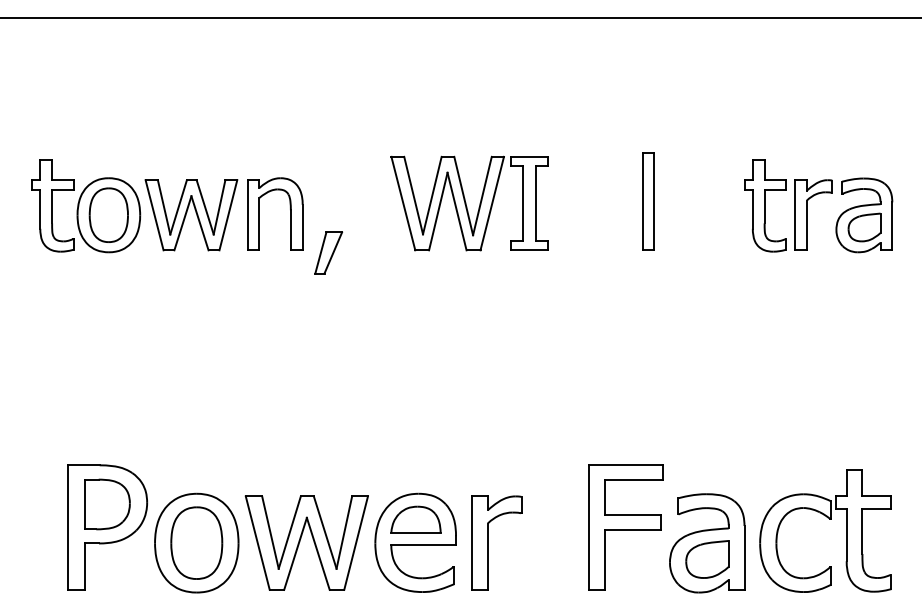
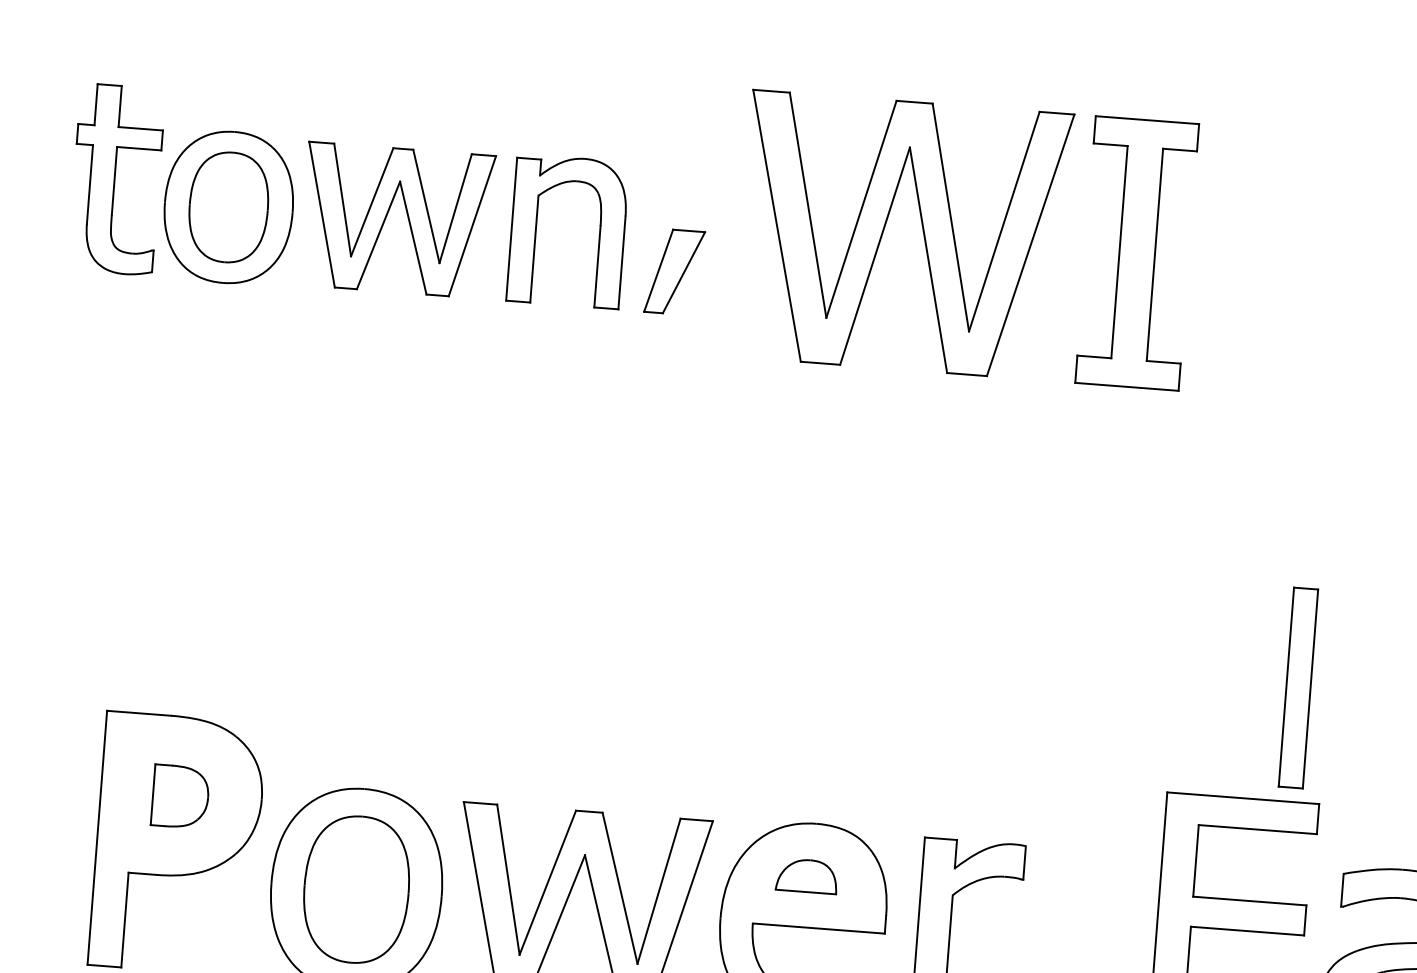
part: (648, 201) -> (1298, 688), moved
part: (469, 203) -> (965, 240), size x1.4
part: (328, 252) -> (674, 270), moved
part: (107, 504) -> (180, 796), size x0.6
part: (415, 519) -> (806, 875), size x0.6

